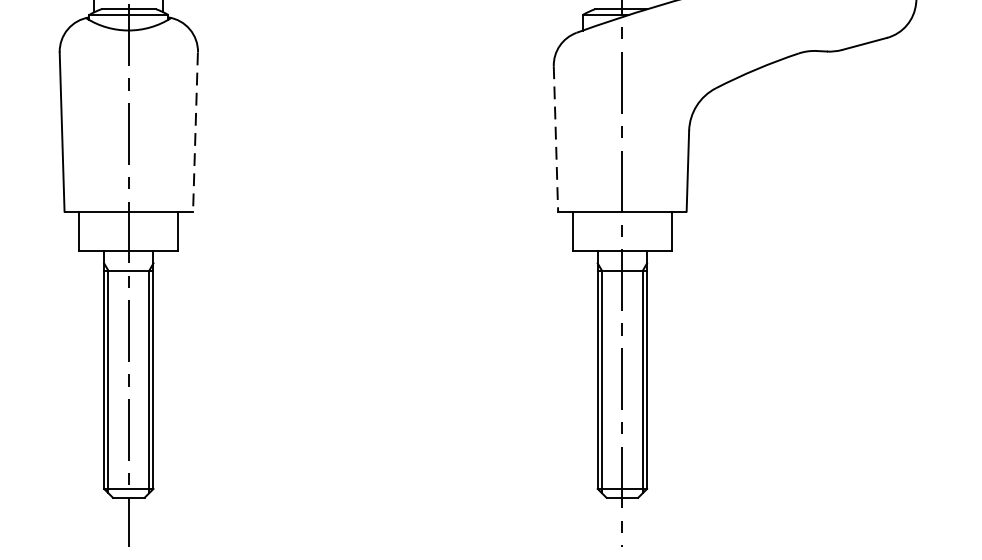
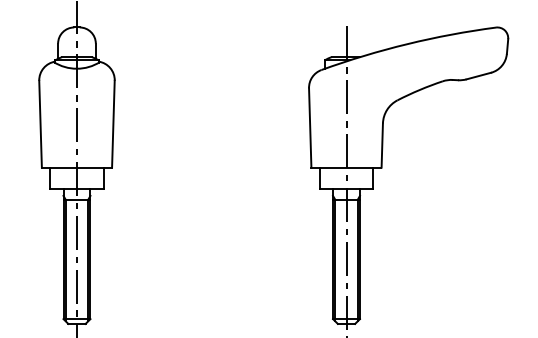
line: (195, 132) -> (113, 124), dashed -> solid
line: (556, 138) -> (310, 127), dashed -> solid

